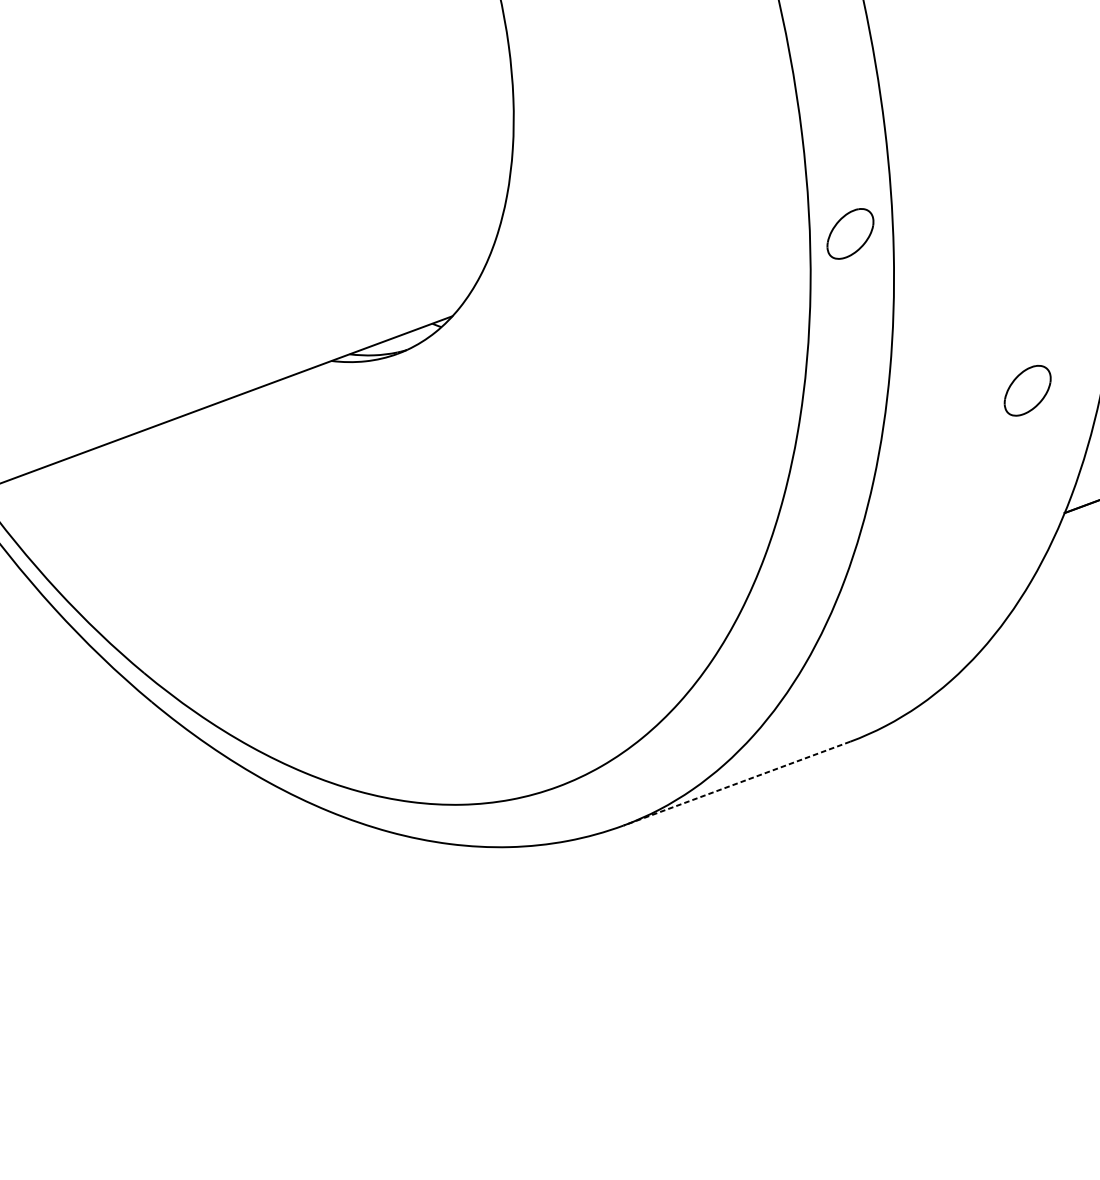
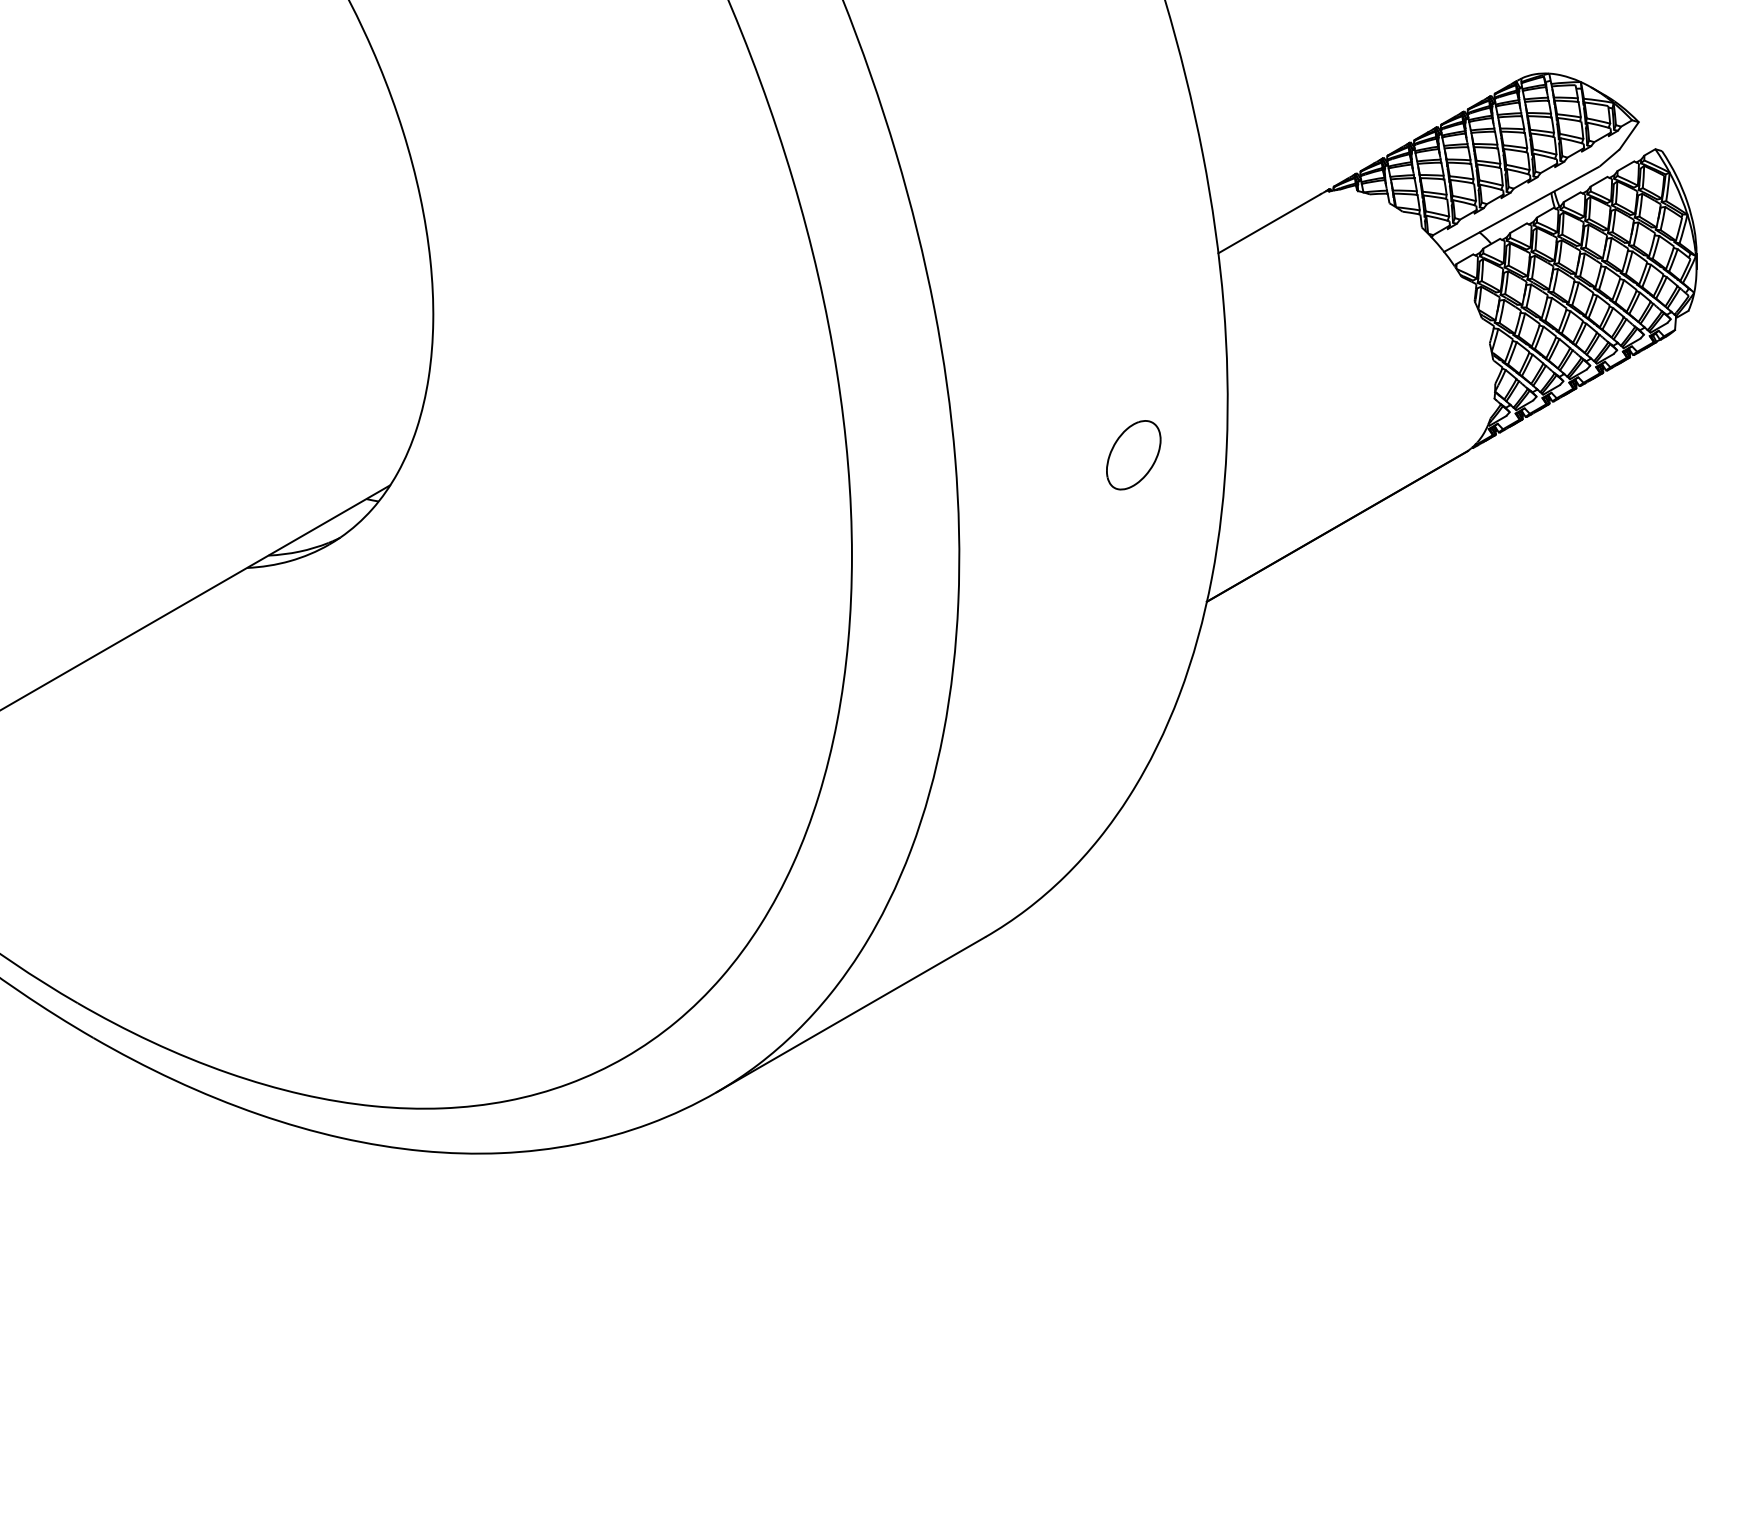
part: (850, 234) -> (875, 295), removed
line: (737, 783) -> (851, 1014), dashed -> solid

